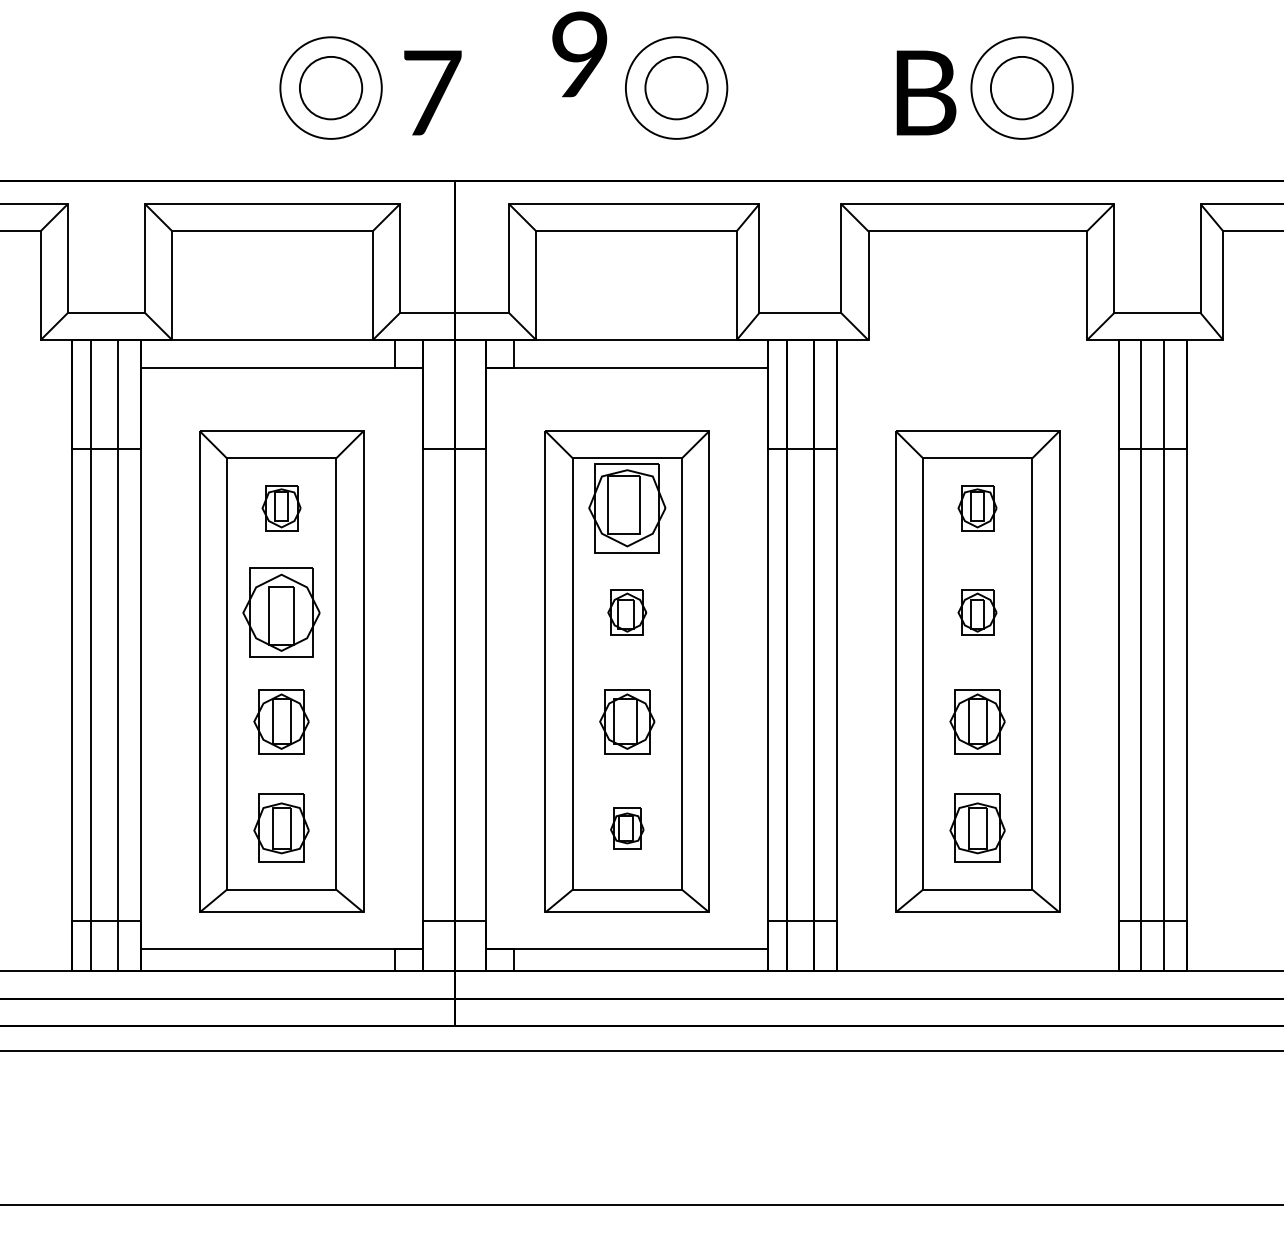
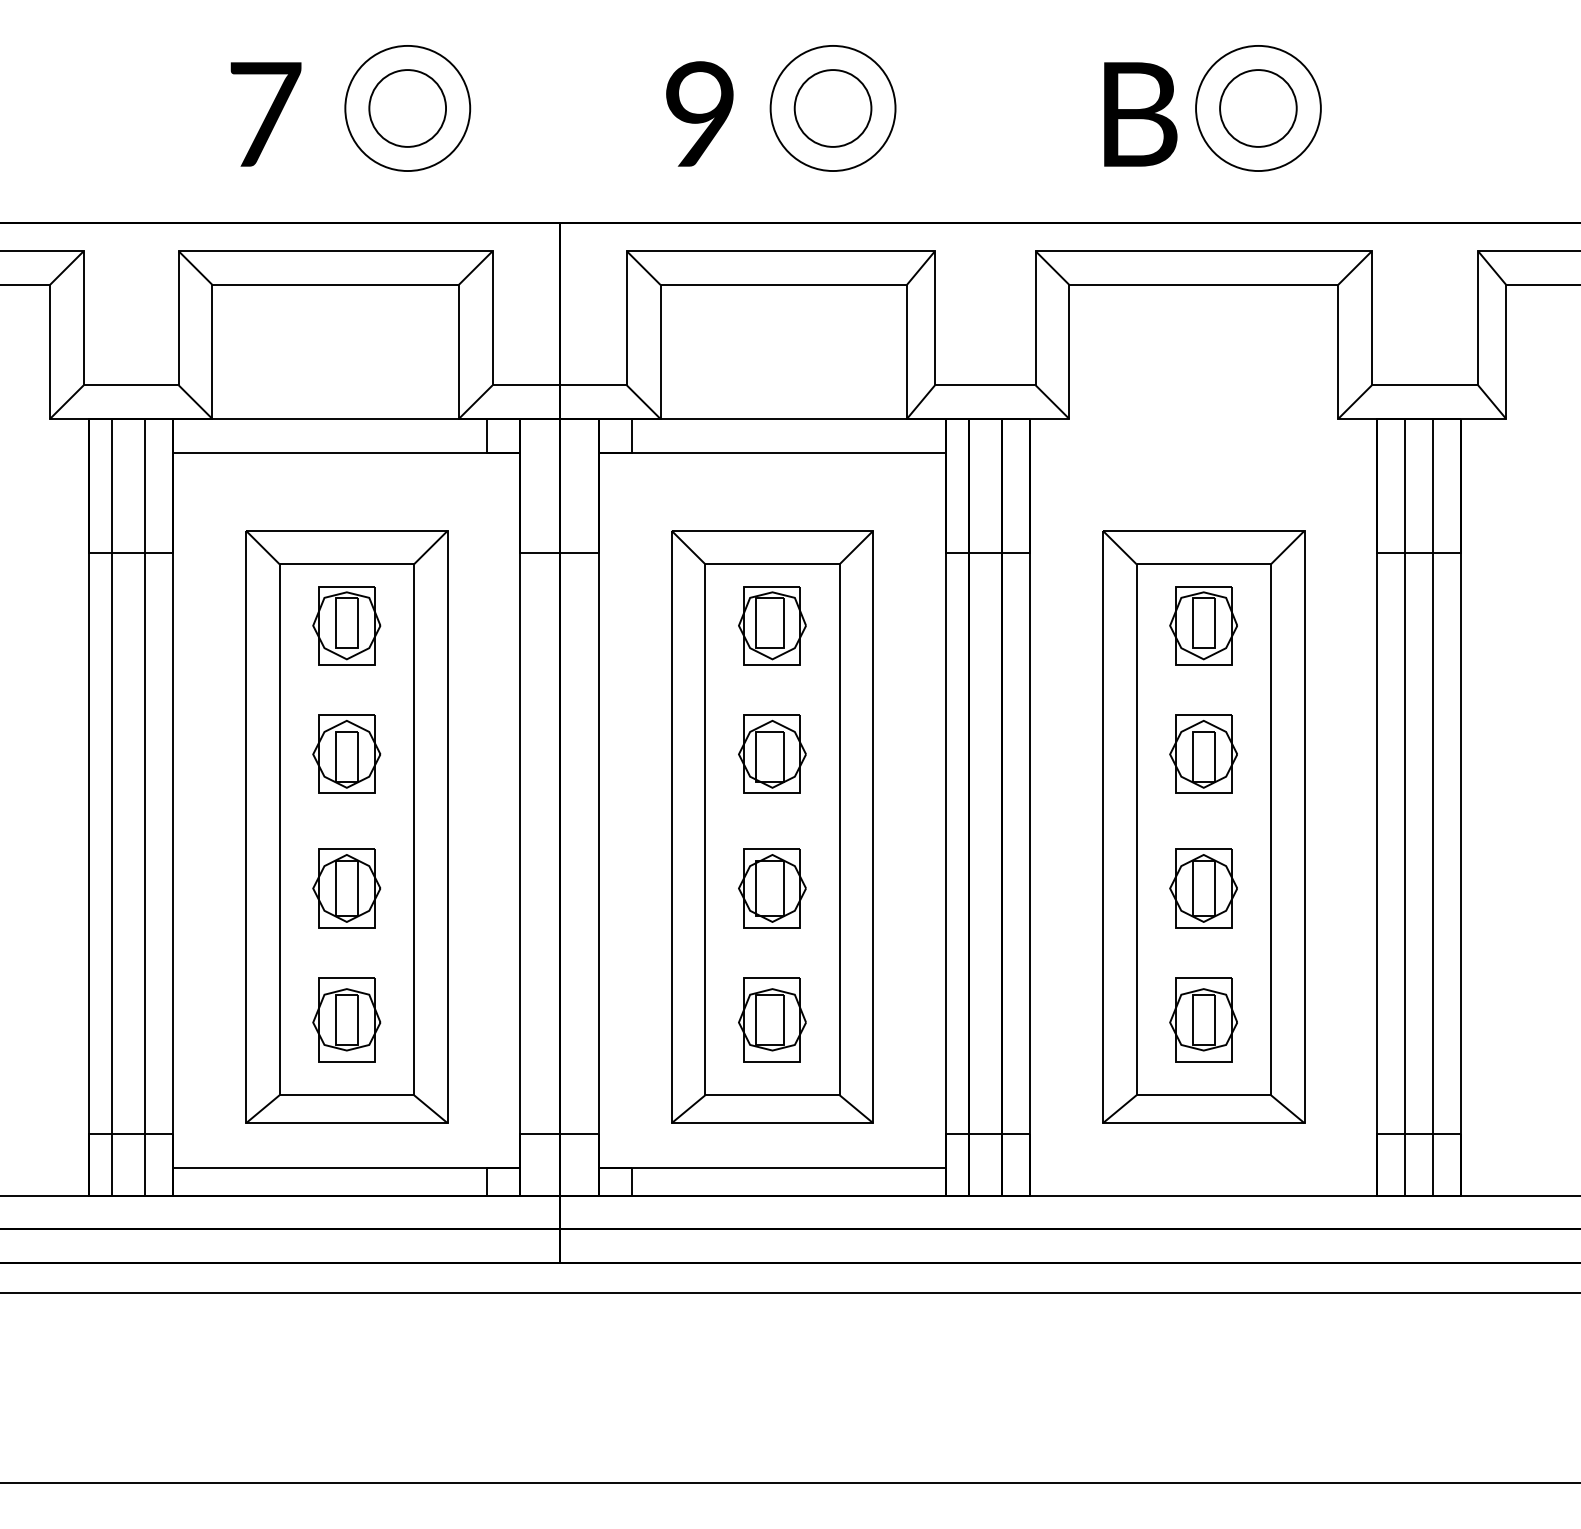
text: (579, 54) -> (699, 113), moved
text: (432, 93) -> (265, 114), moved
part: (281, 508) -> (346, 625), size x1.43
part: (627, 508) -> (772, 625), size x0.71
part: (977, 508) -> (1203, 625), size x1.43
part: (281, 612) -> (346, 753), size x0.71
part: (627, 612) -> (772, 753), size x1.43
part: (977, 612) -> (1203, 753), size x1.43
part: (627, 828) -> (772, 1019), size x1.67

